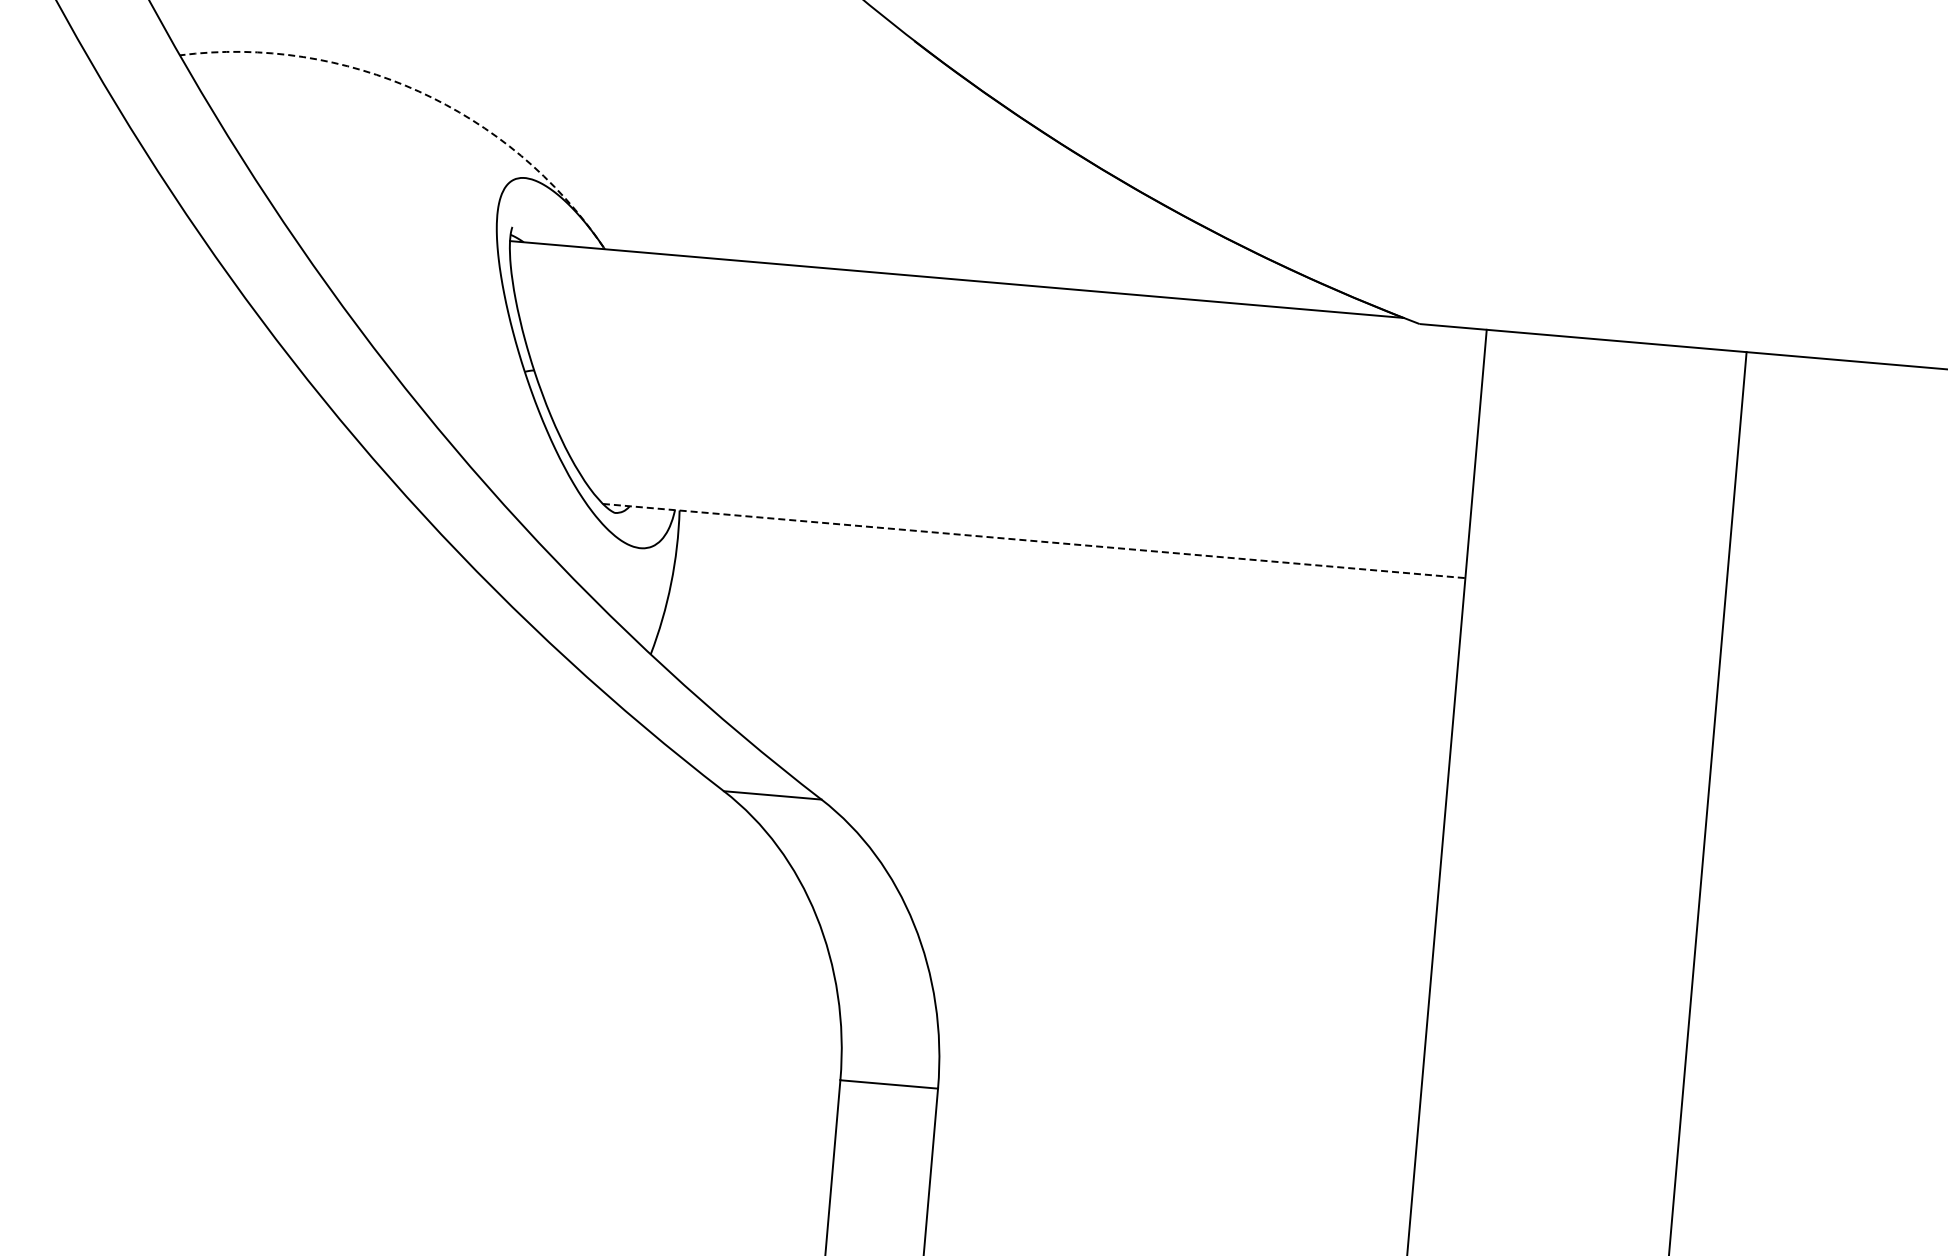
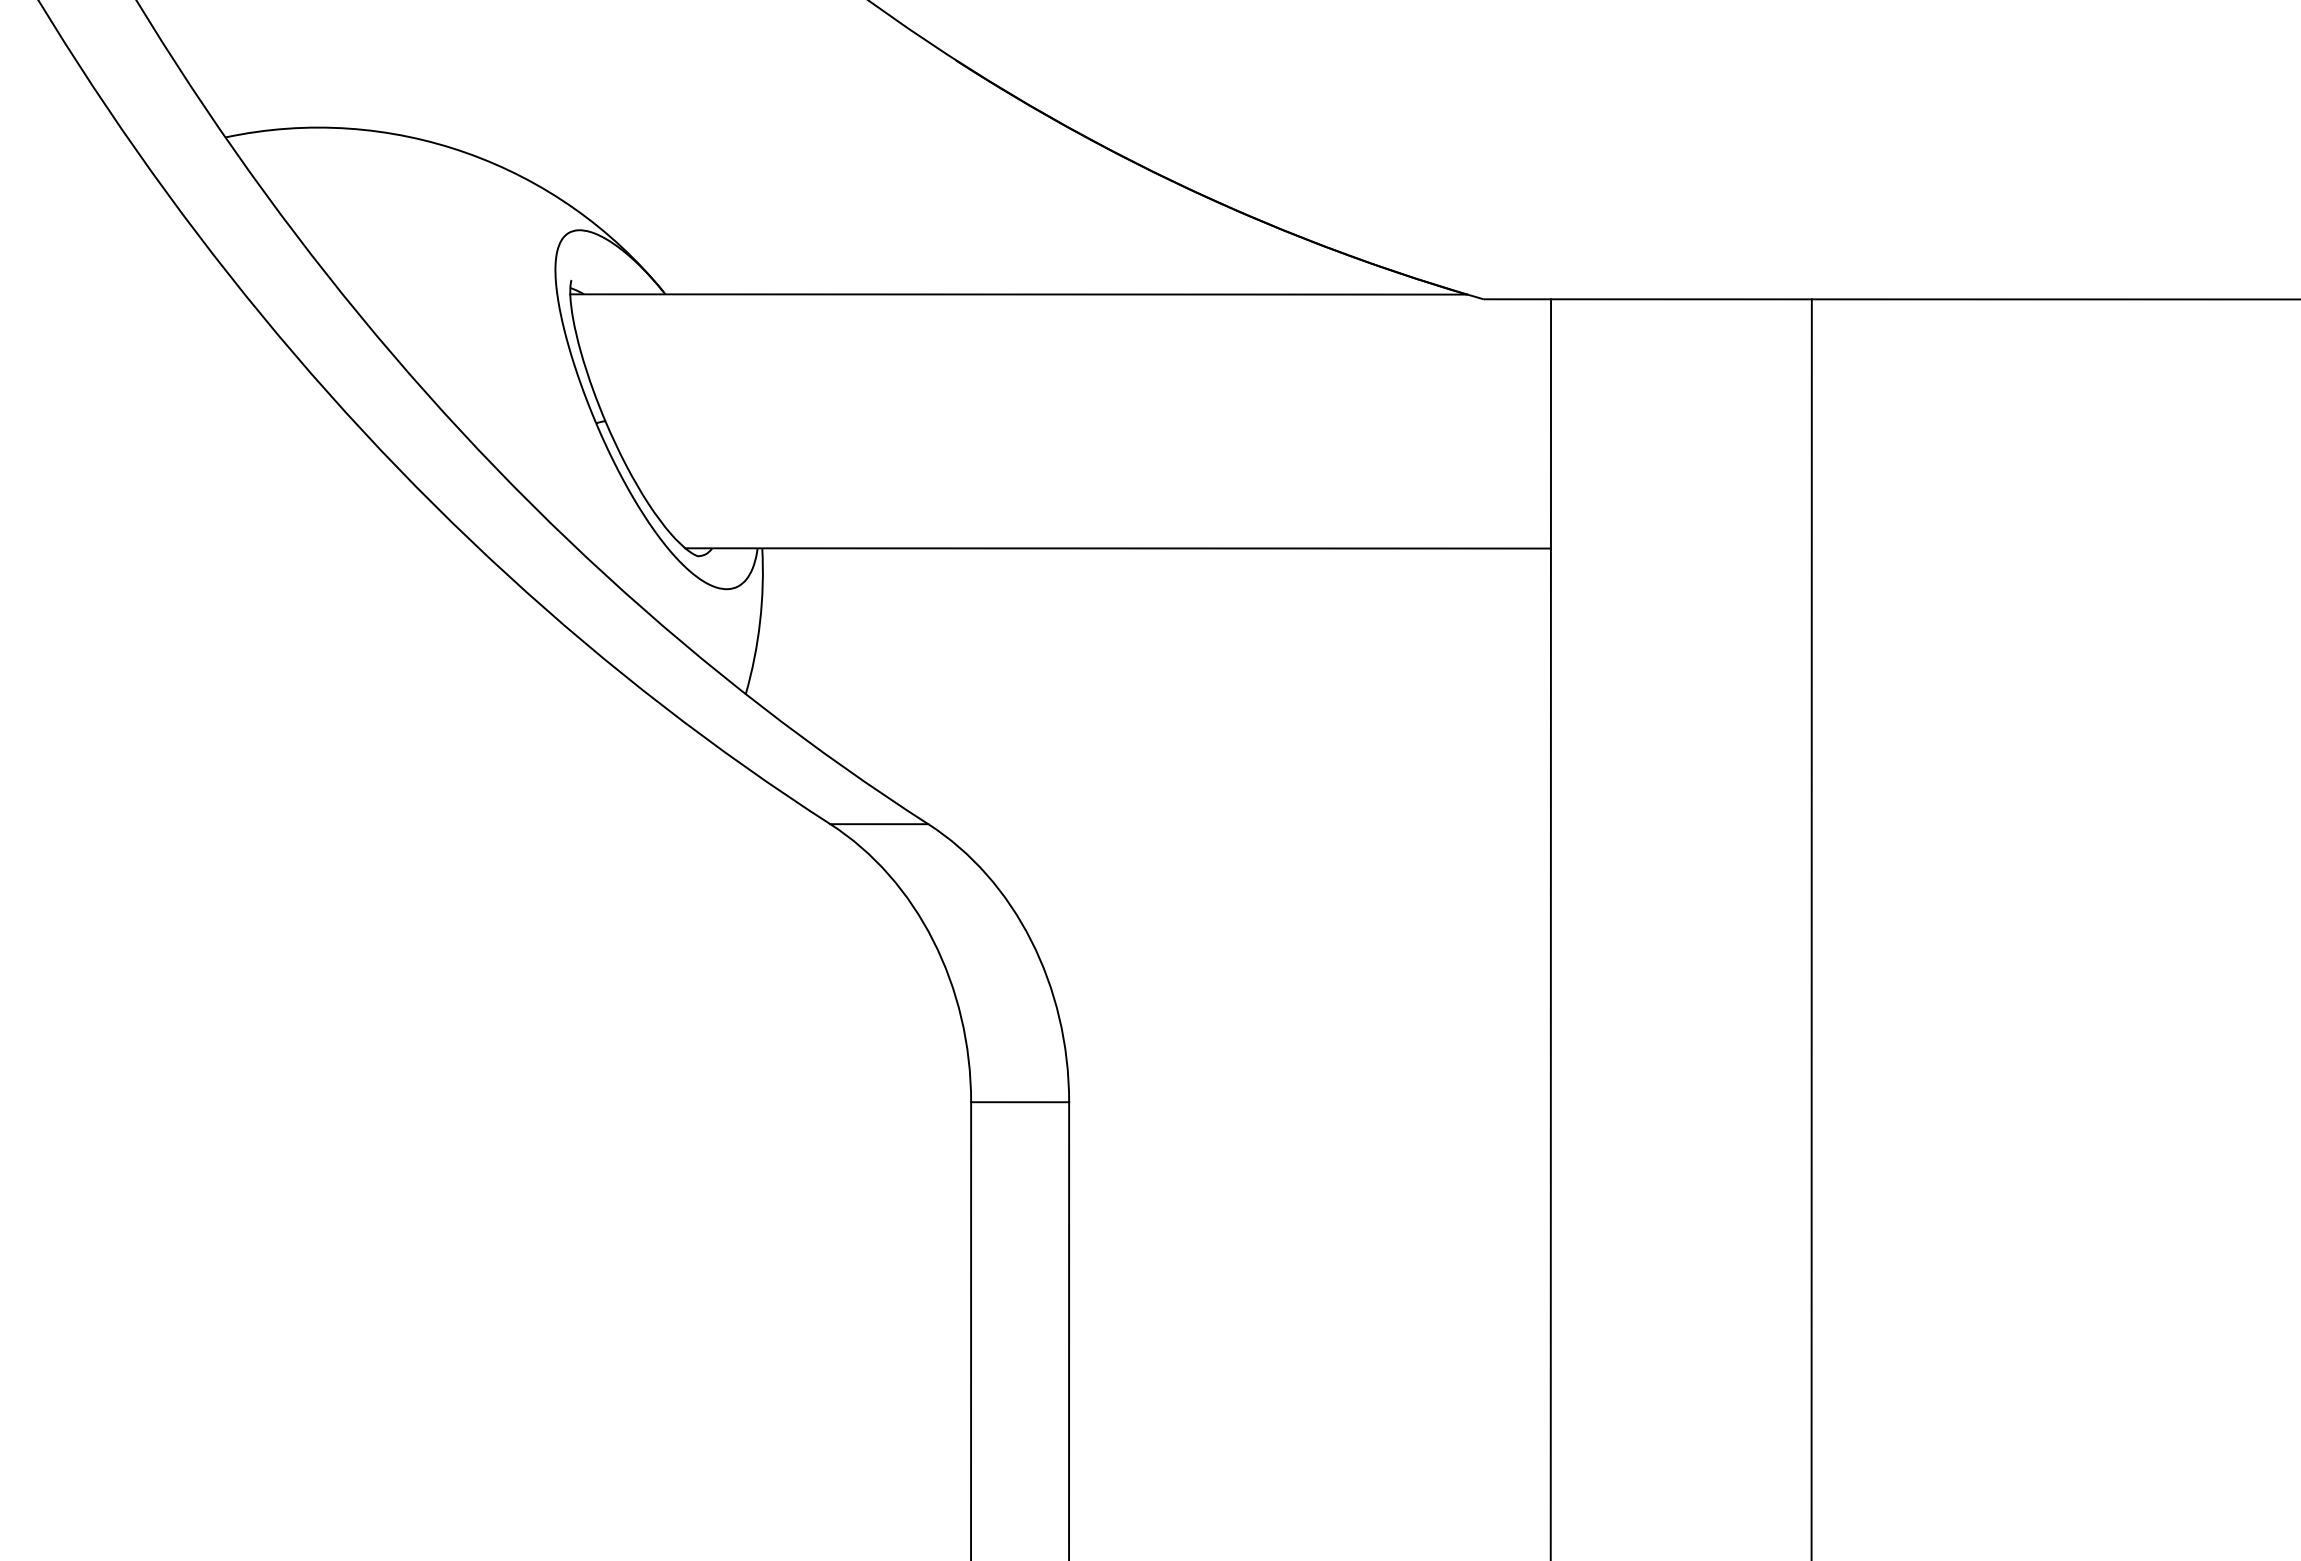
arc: (418, 91) -> (466, 153), dashed -> solid
line: (1034, 541) -> (1118, 548), dashed -> solid

